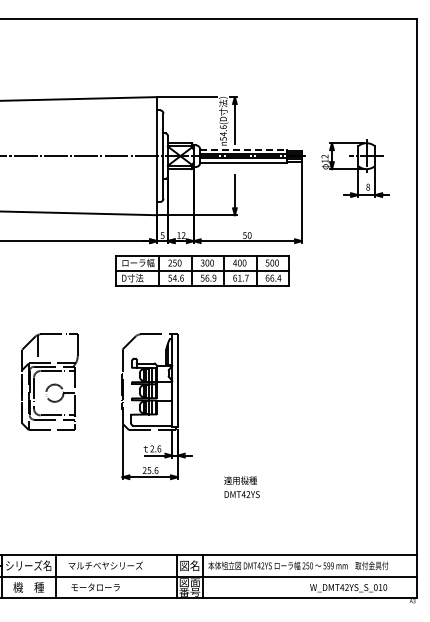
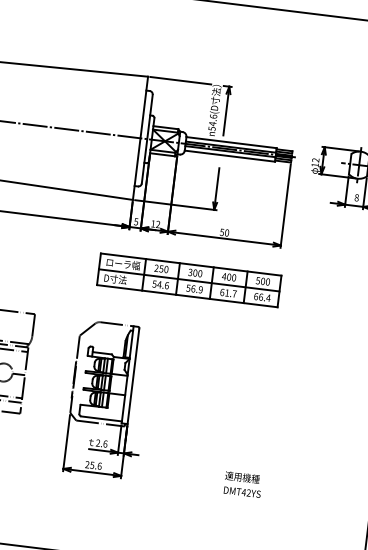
line: (244, 149) -> (232, 142), dashed -> solid
part: (202, 270) -> (189, 280), moved
text: (241, 487) -> (242, 484), moved

